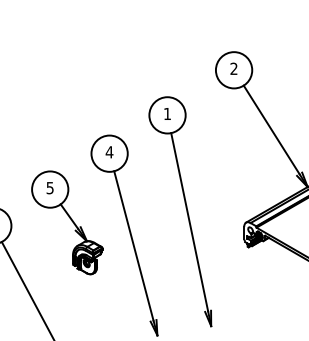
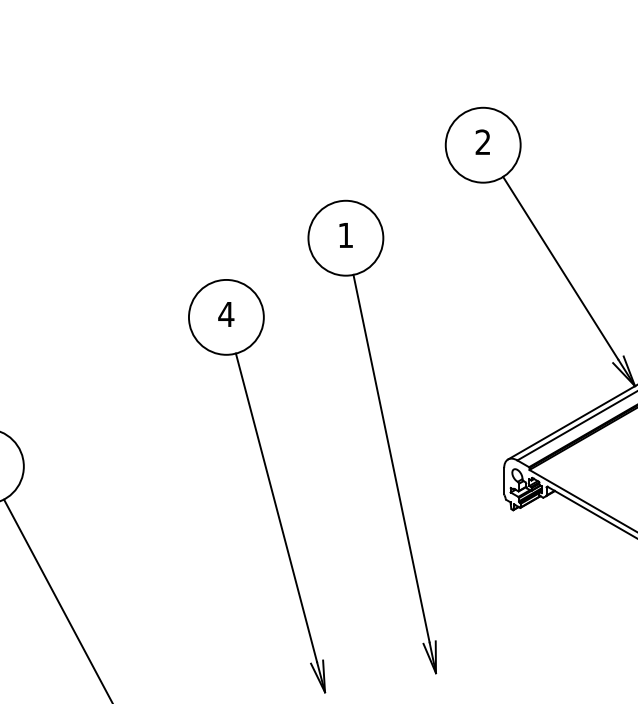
part: (67, 222) -> (139, 459), removed

